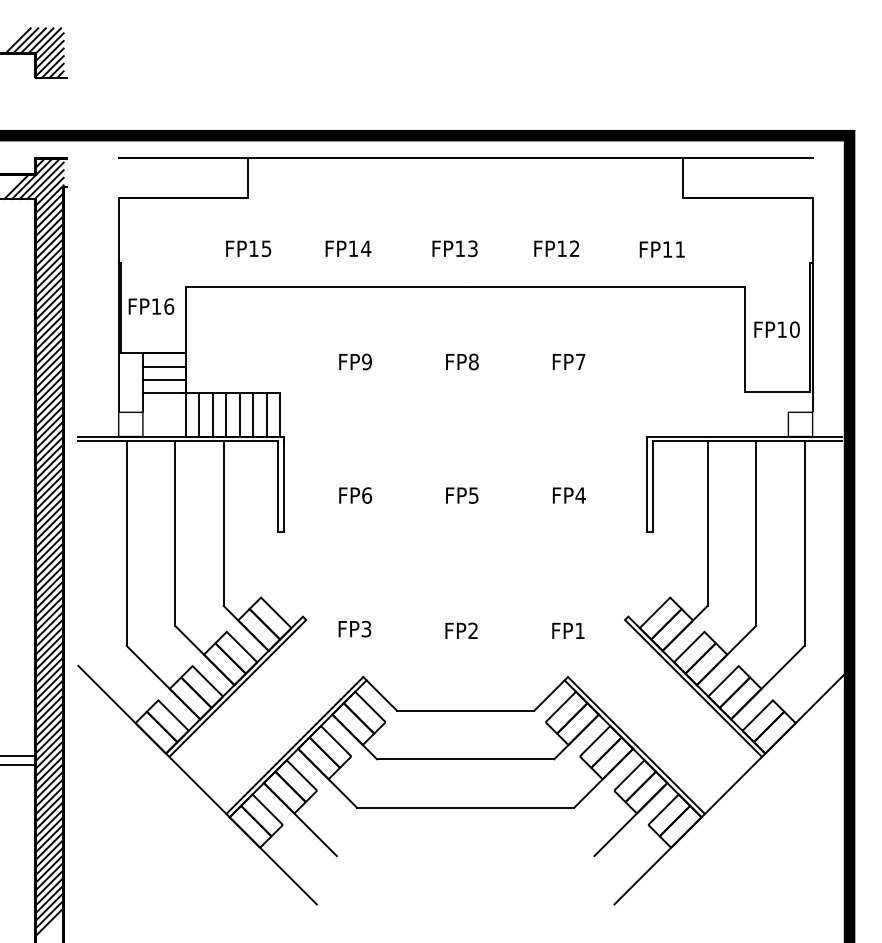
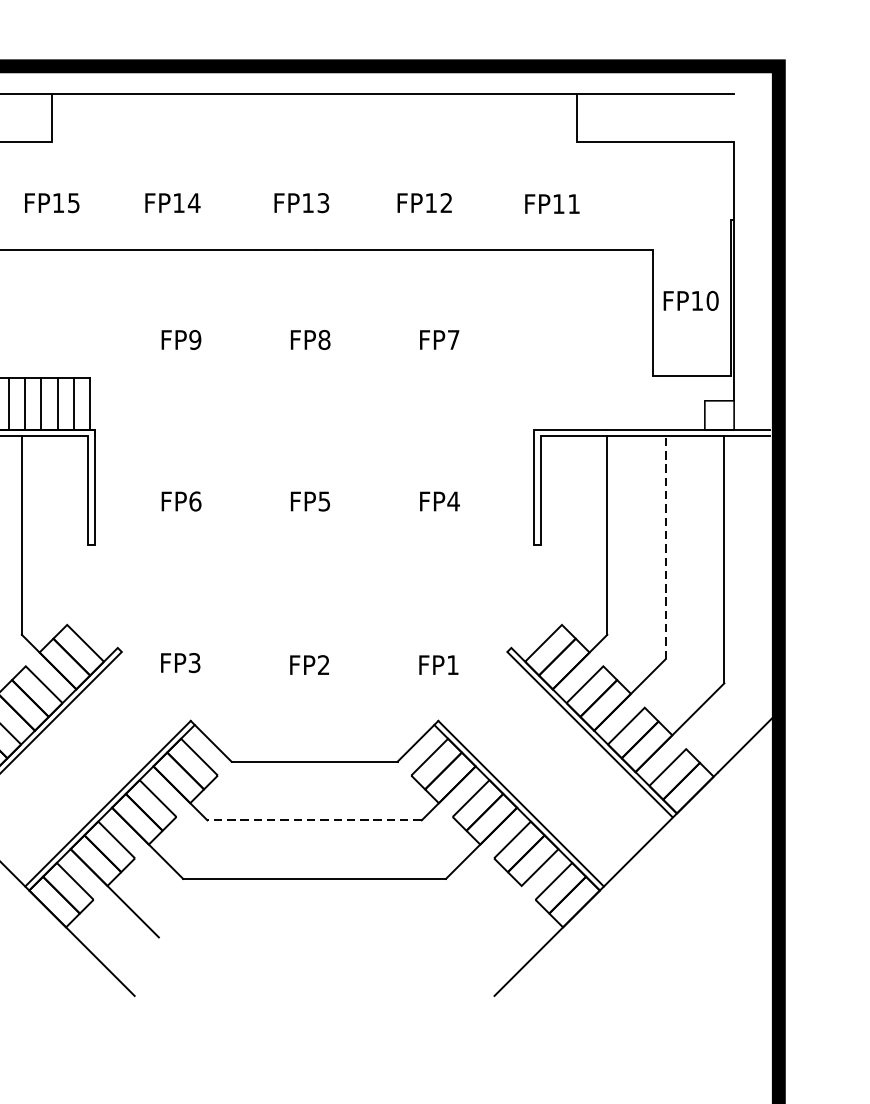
line: (756, 533) -> (666, 547), solid -> dashed
line: (465, 759) -> (314, 820), solid -> dashed
line: (630, 819) -> (513, 893), removed

